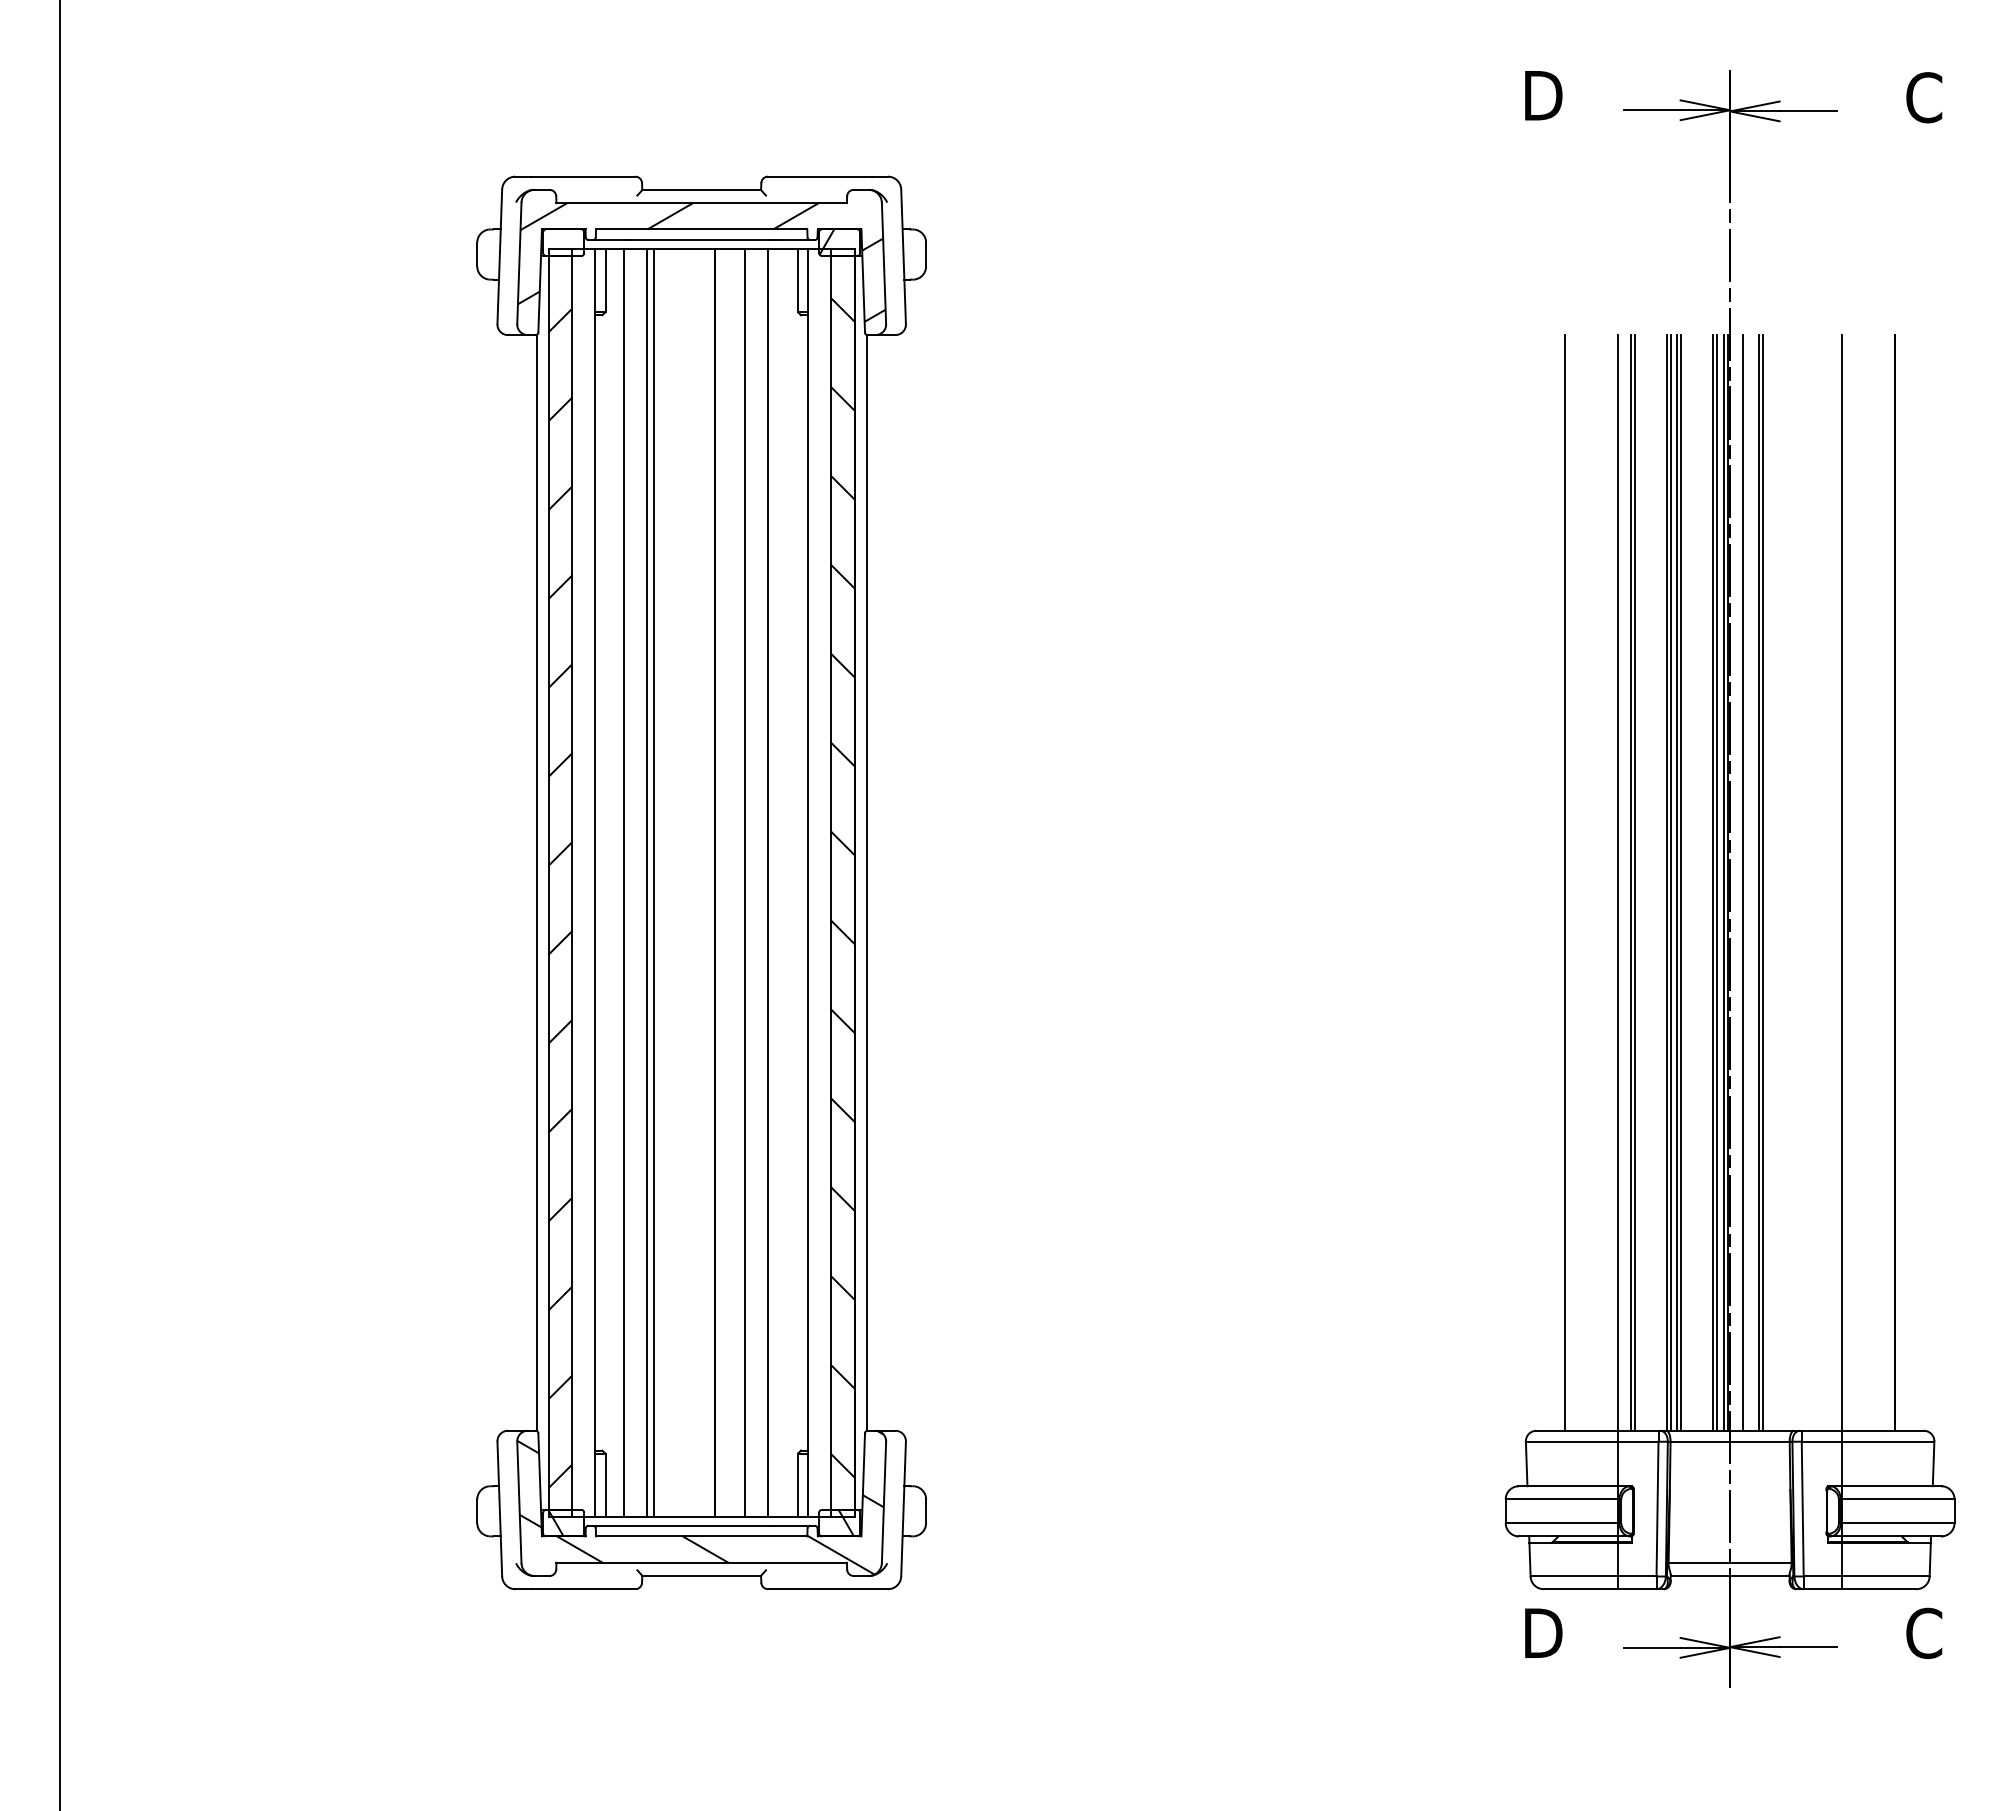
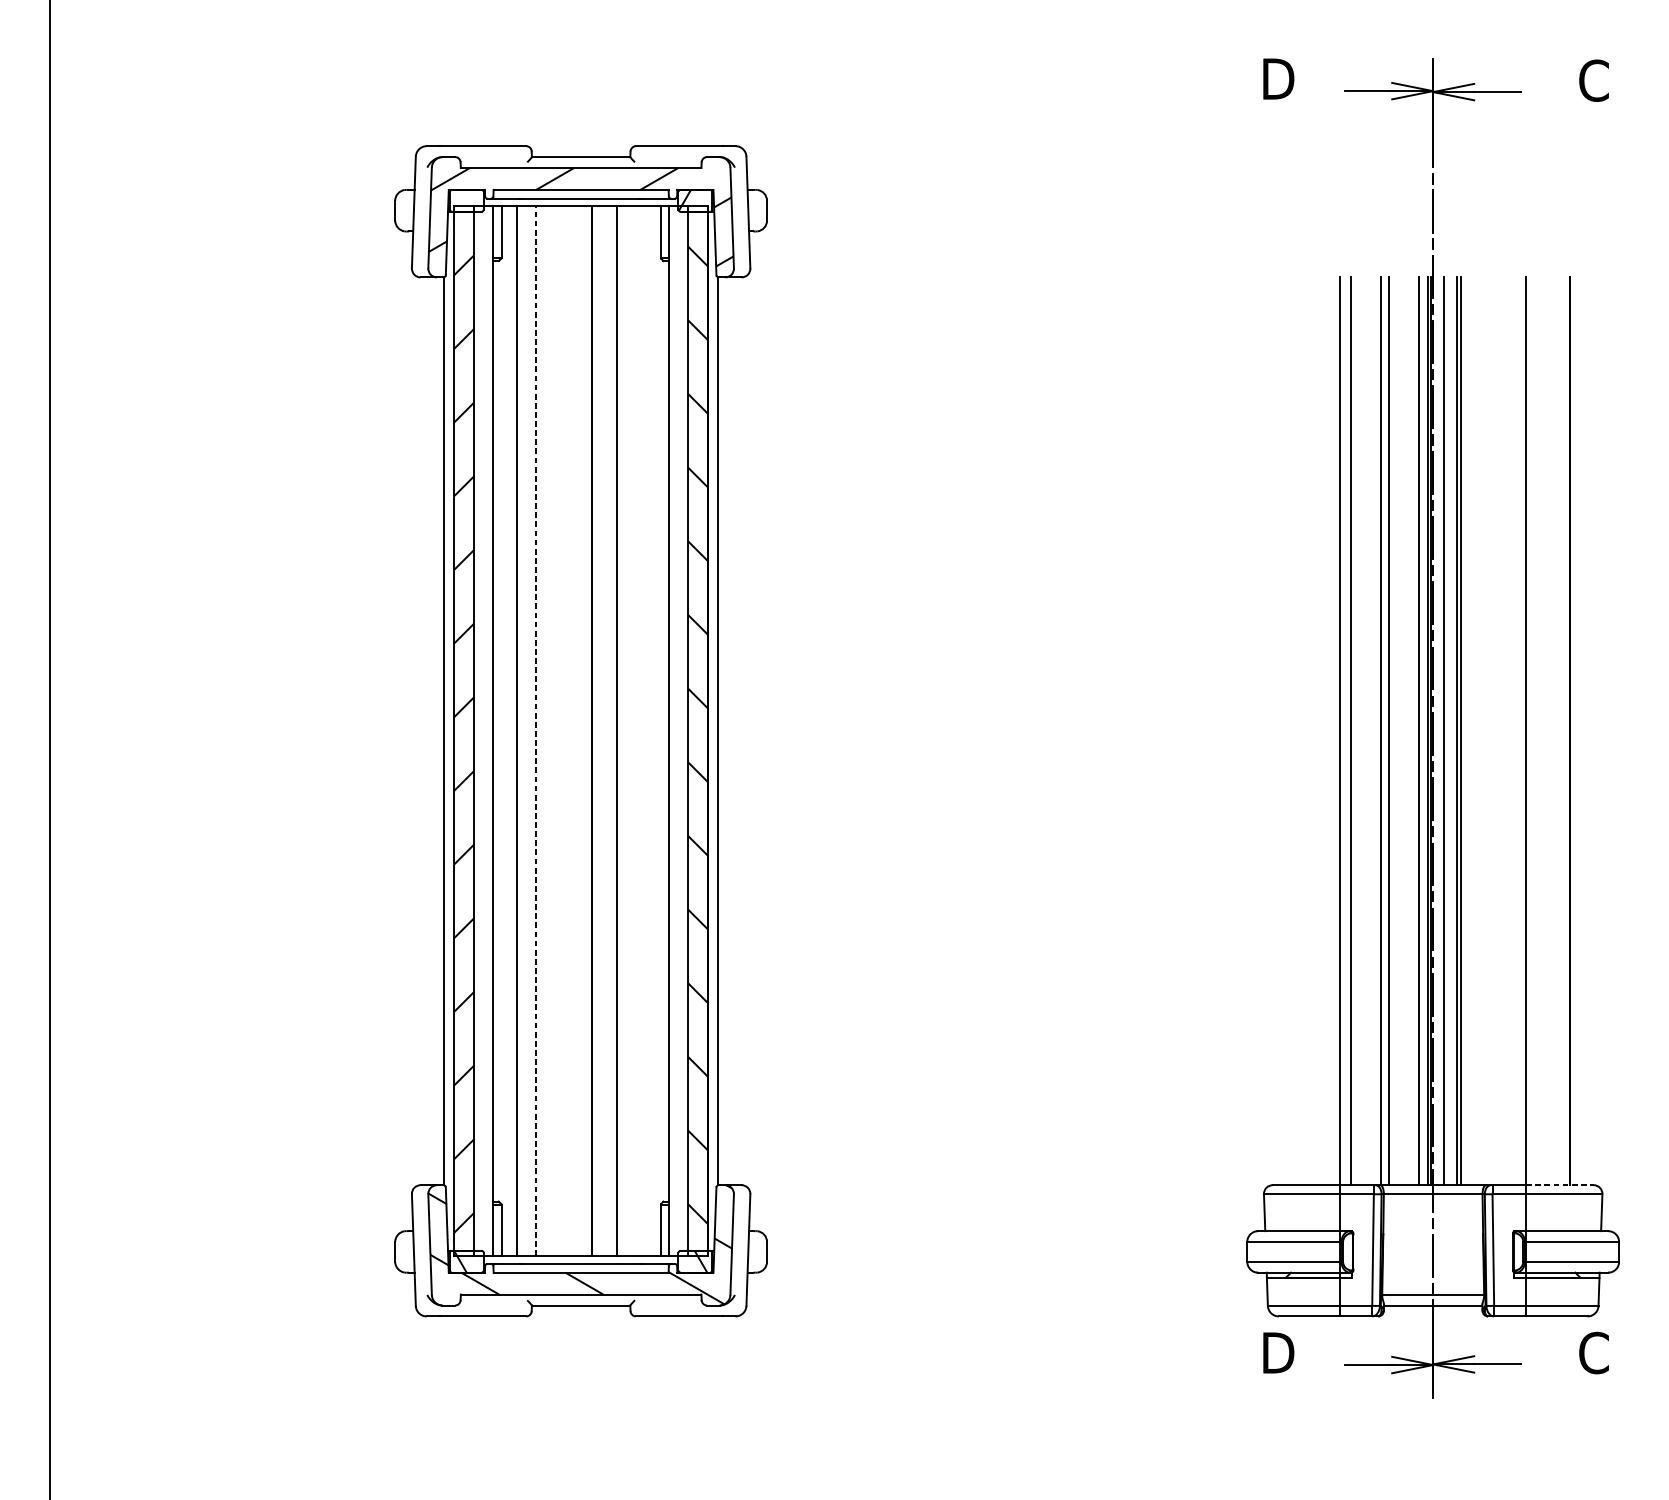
line: (646, 882) -> (535, 730), solid -> dashed
line: (654, 882) -> (542, 730), removed
line: (767, 882) -> (635, 730), removed
line: (1565, 882) -> (1296, 730), removed
line: (1635, 882) -> (1354, 730), removed
line: (1670, 882) -> (1383, 730), removed
line: (1681, 882) -> (1392, 730), removed
line: (1716, 882) -> (1421, 730), removed
line: (1883, 1430) -> (1560, 1184), solid -> dashed

